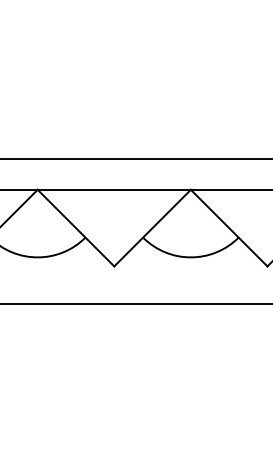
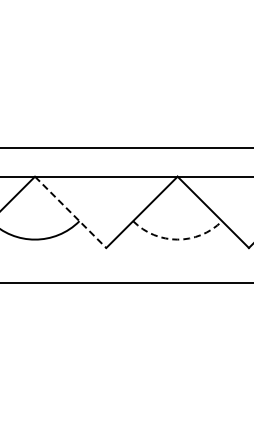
line: (76, 228) -> (71, 212), solid -> dashed
arc: (190, 257) -> (177, 239), solid -> dashed

